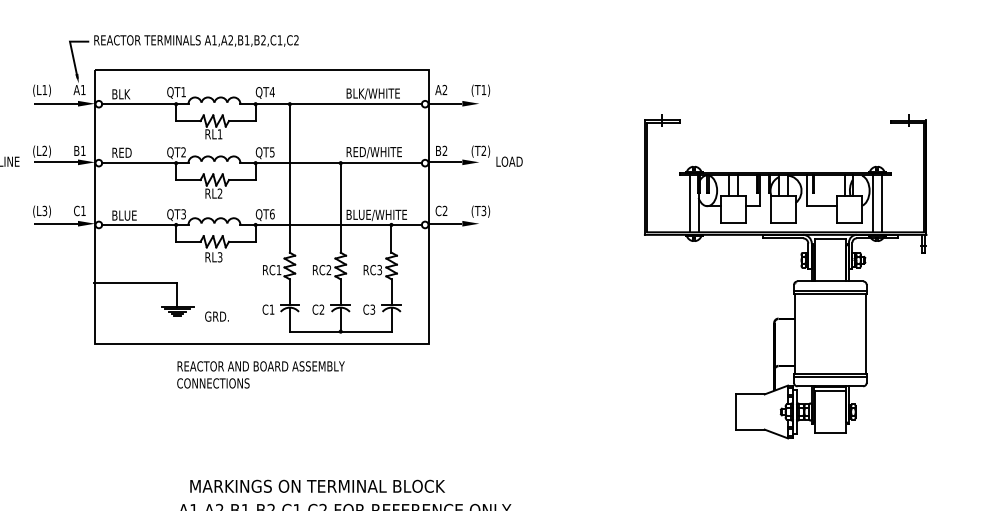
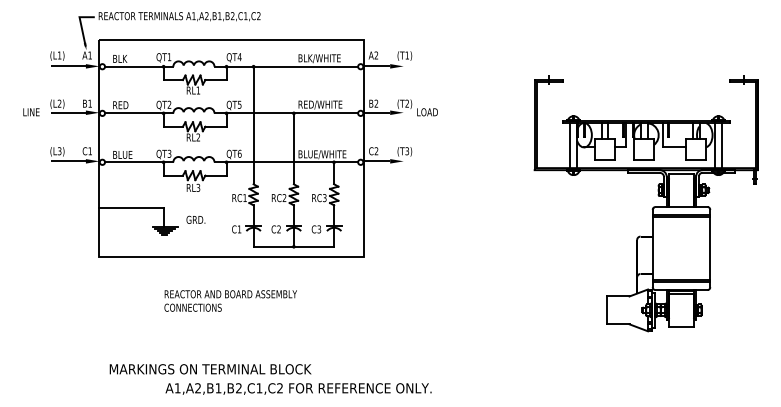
text: (216, 316) -> (195, 219), moved
text: (260, 374) -> (230, 300), moved
text: (317, 486) -> (210, 369), moved

